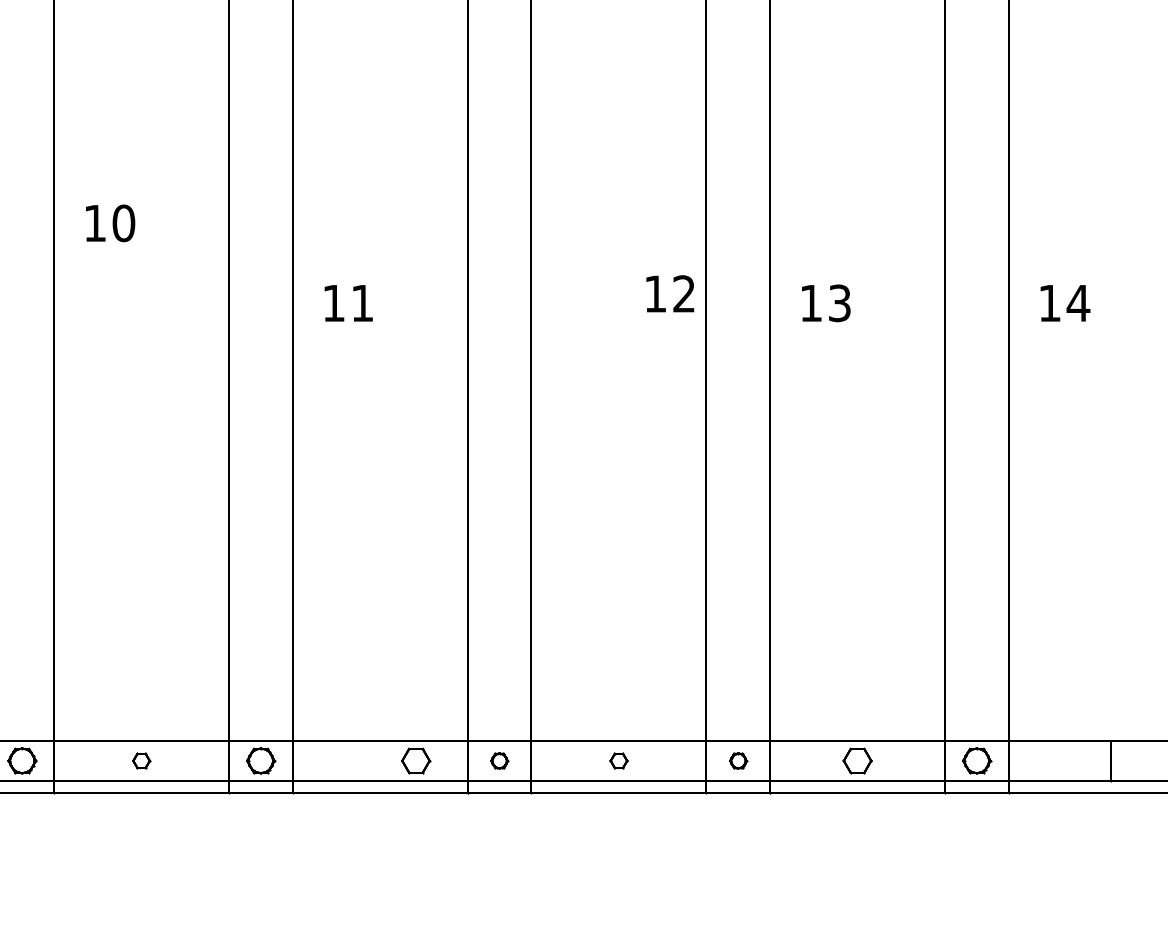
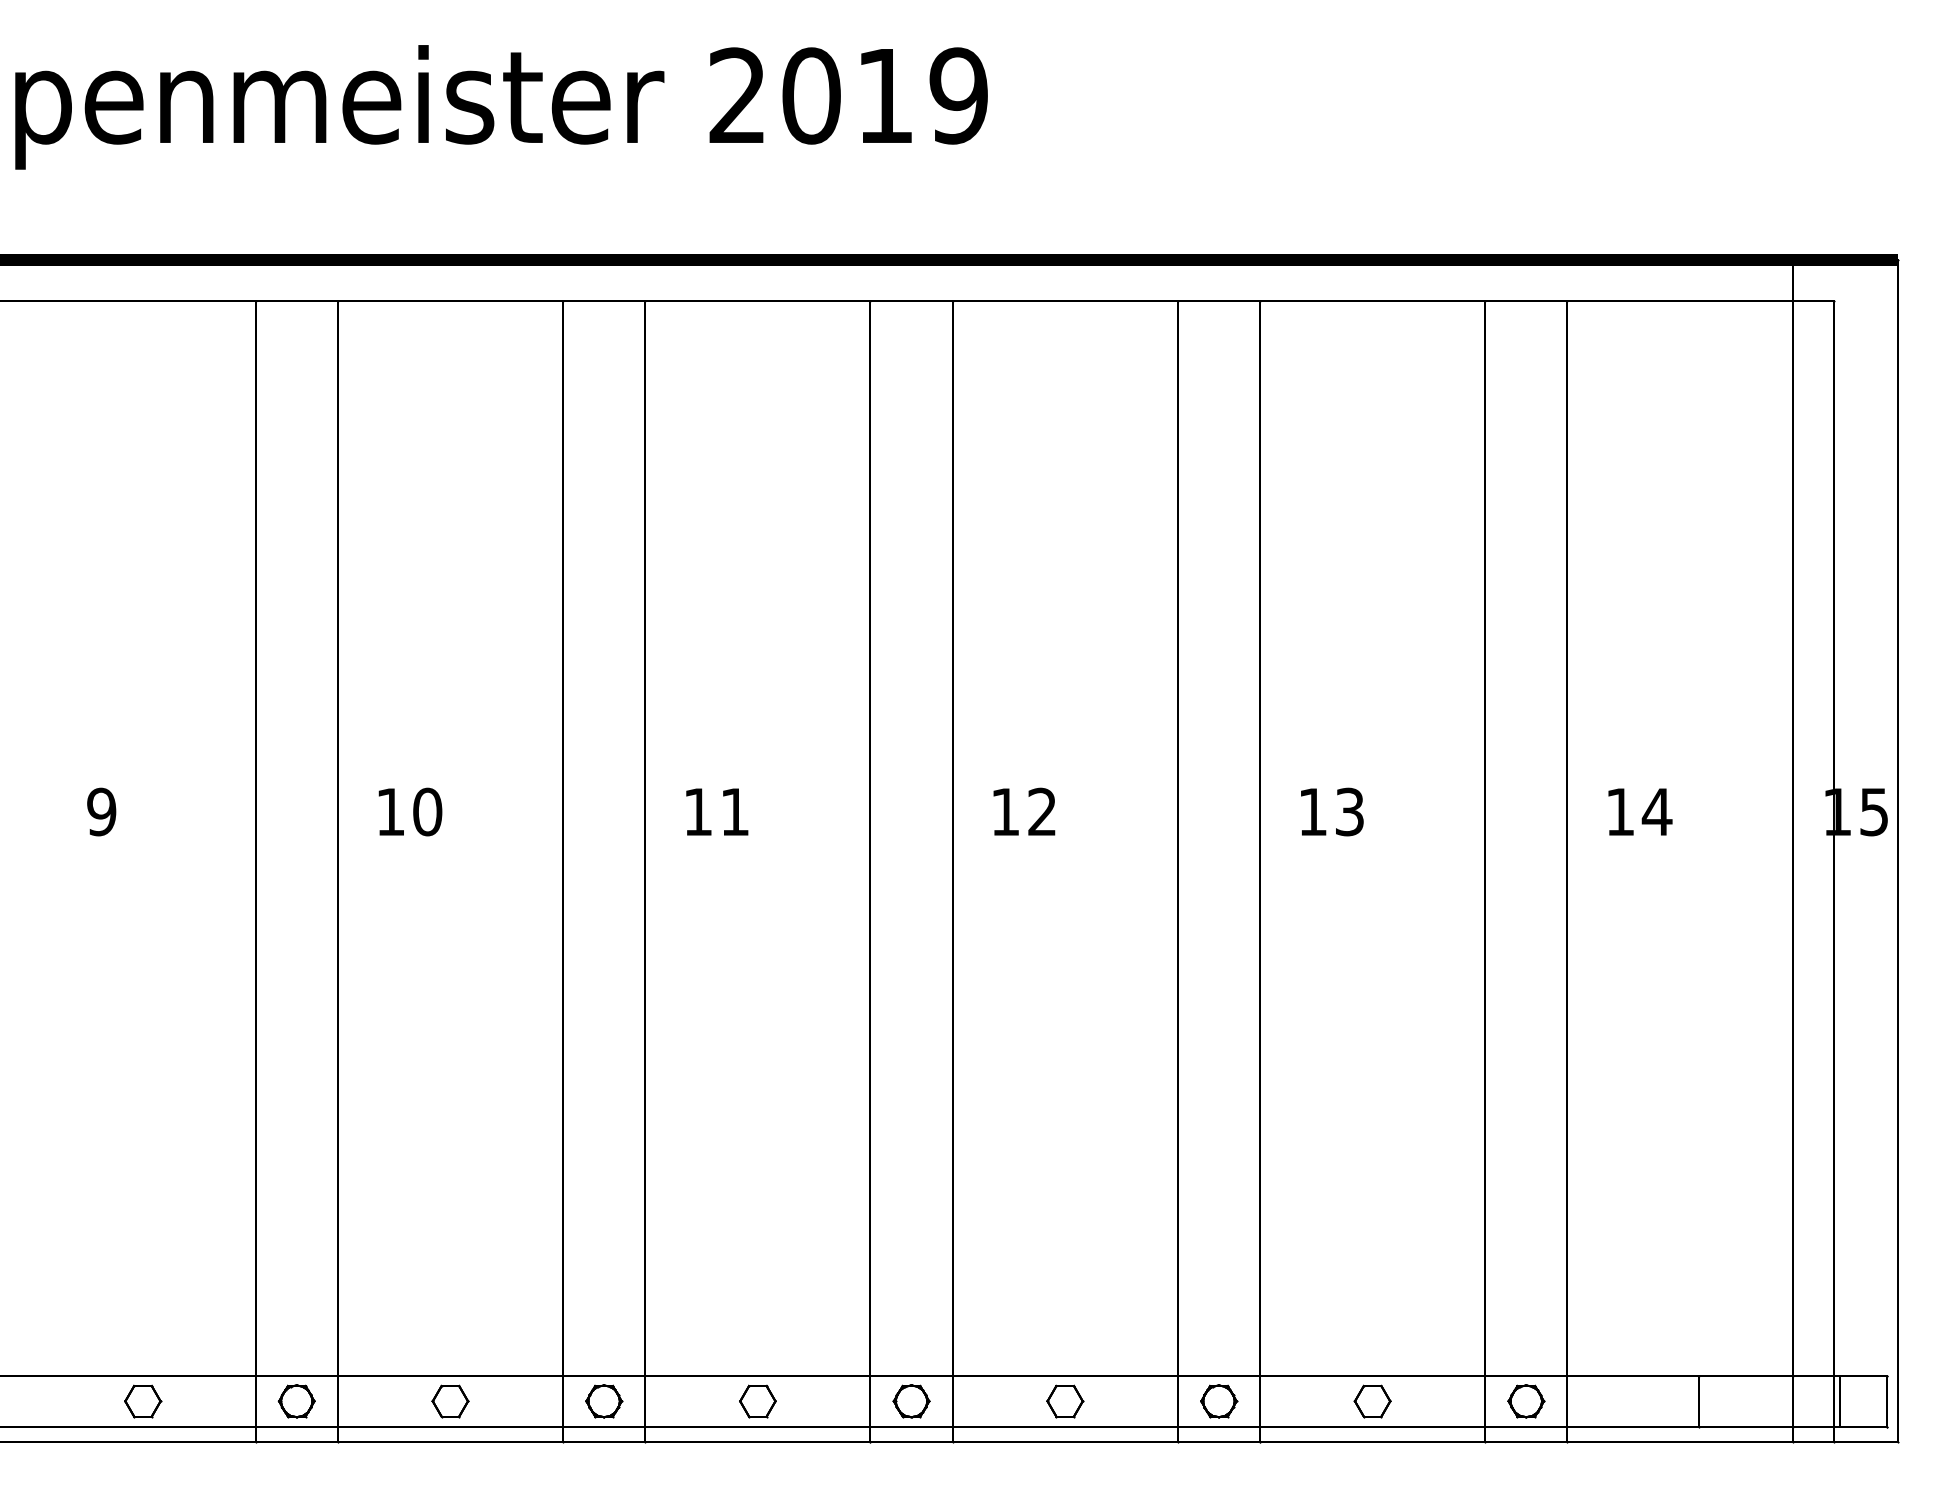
text: (110, 222) -> (410, 811), moved
text: (670, 293) -> (1024, 811), moved
part: (141, 761) -> (450, 1401), size x1.67
part: (415, 761) -> (757, 1401), moved
part: (499, 761) -> (911, 1401), size x1.67
part: (619, 761) -> (1065, 1401), size x1.67
part: (738, 761) -> (1219, 1401), size x1.67

